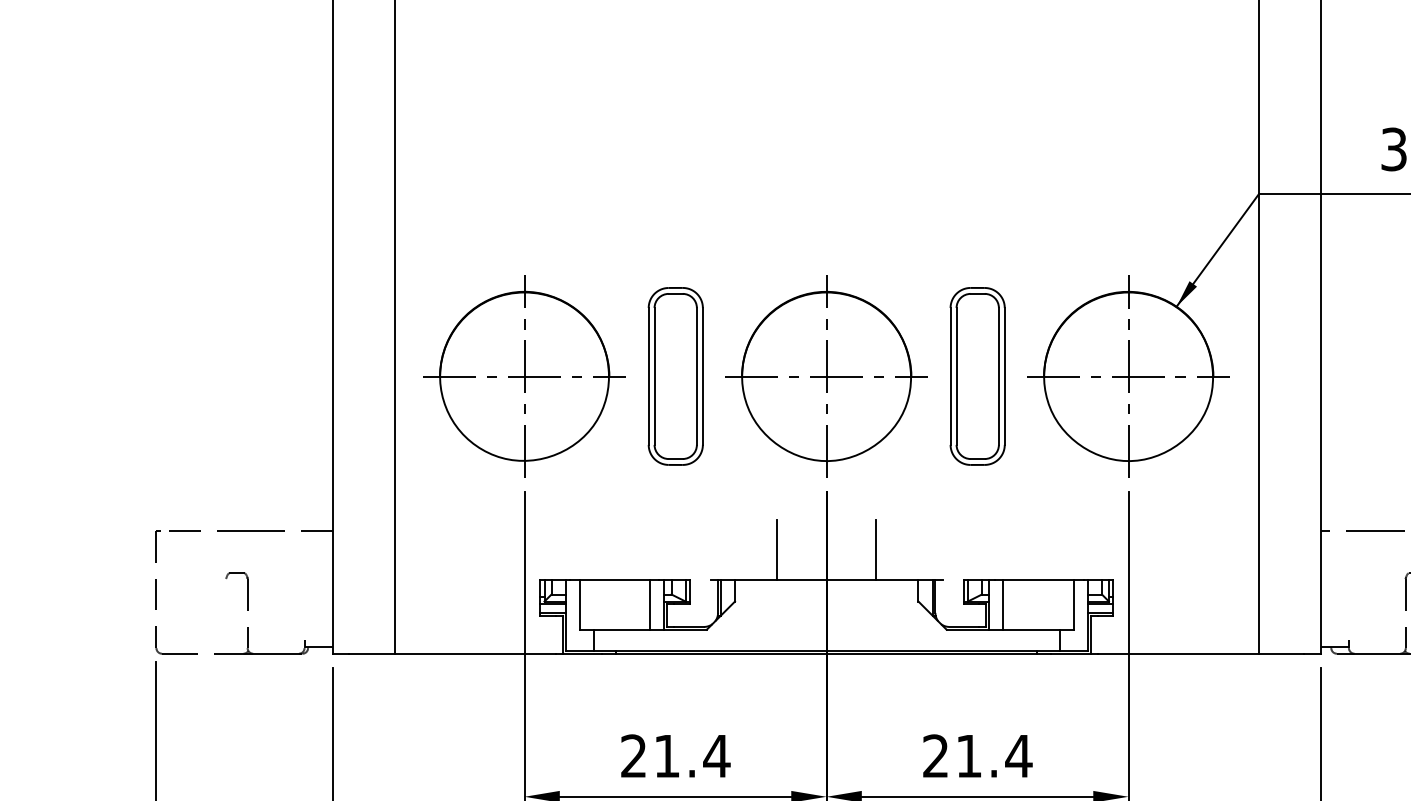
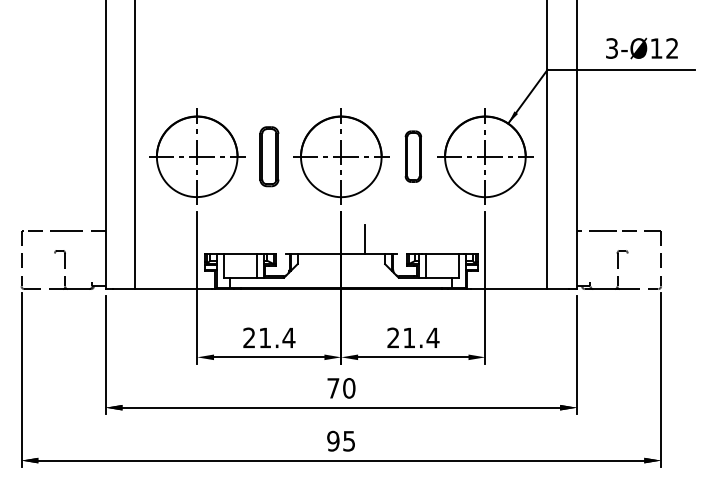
part: (676, 375) -> (269, 156), size x0.7
part: (977, 375) -> (413, 156), size x0.6
line: (776, 549) -> (317, 239), removed

